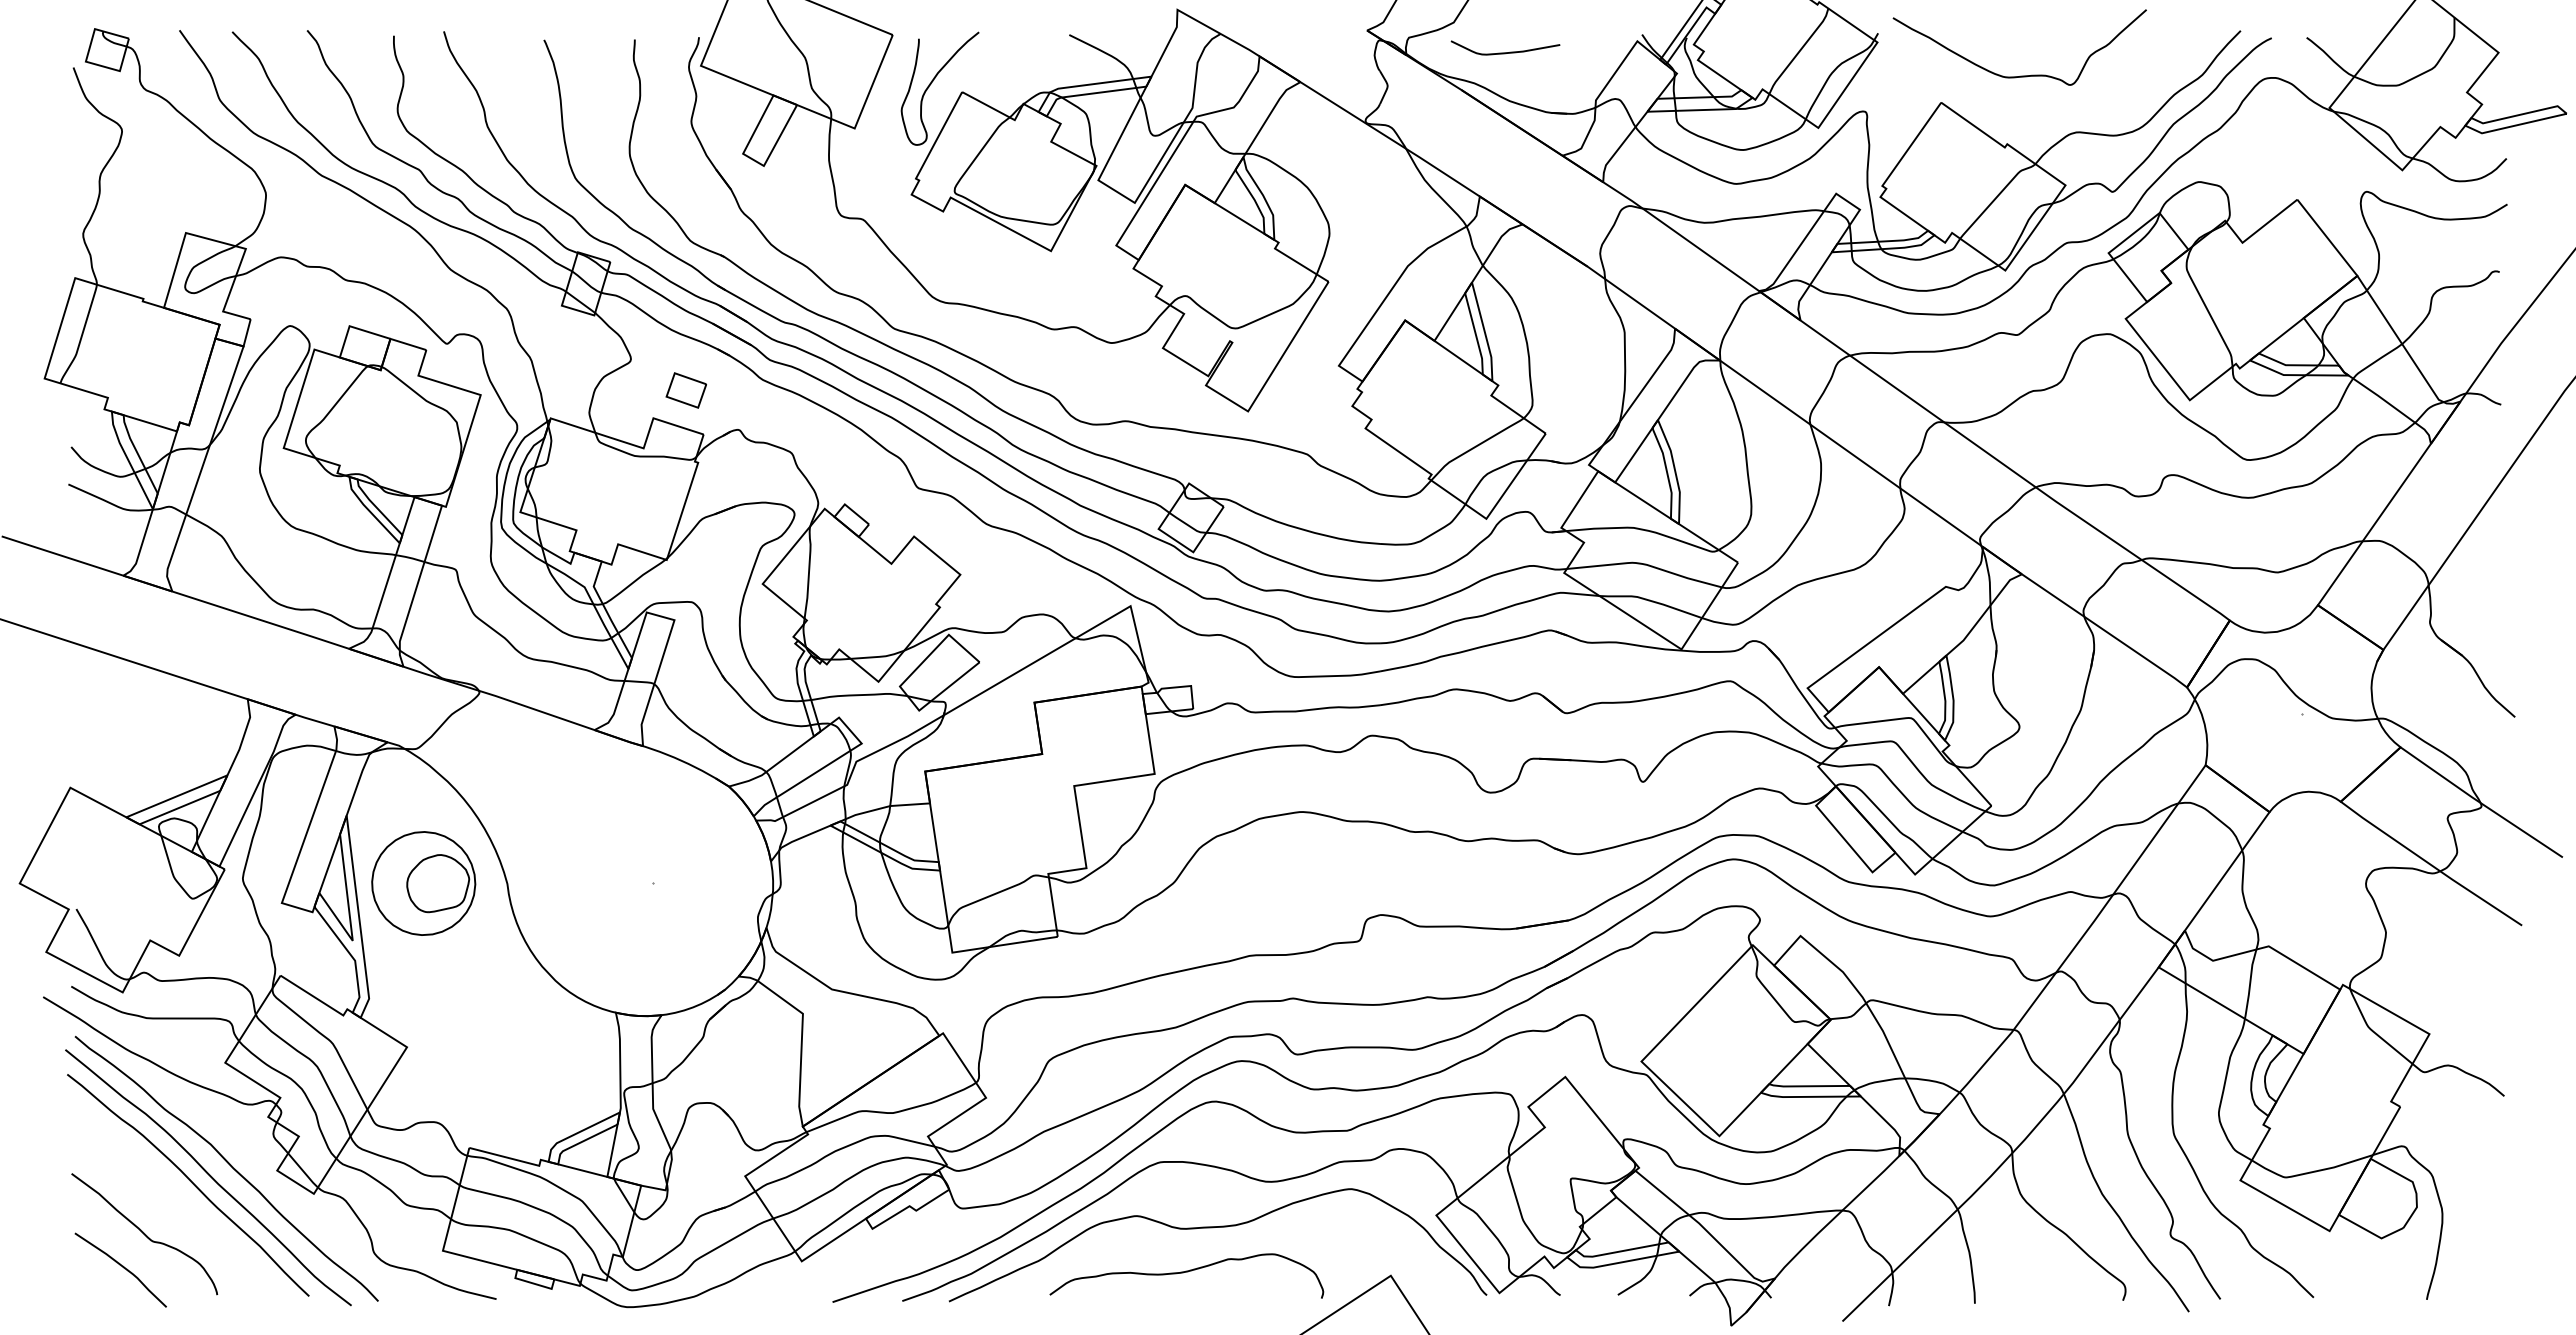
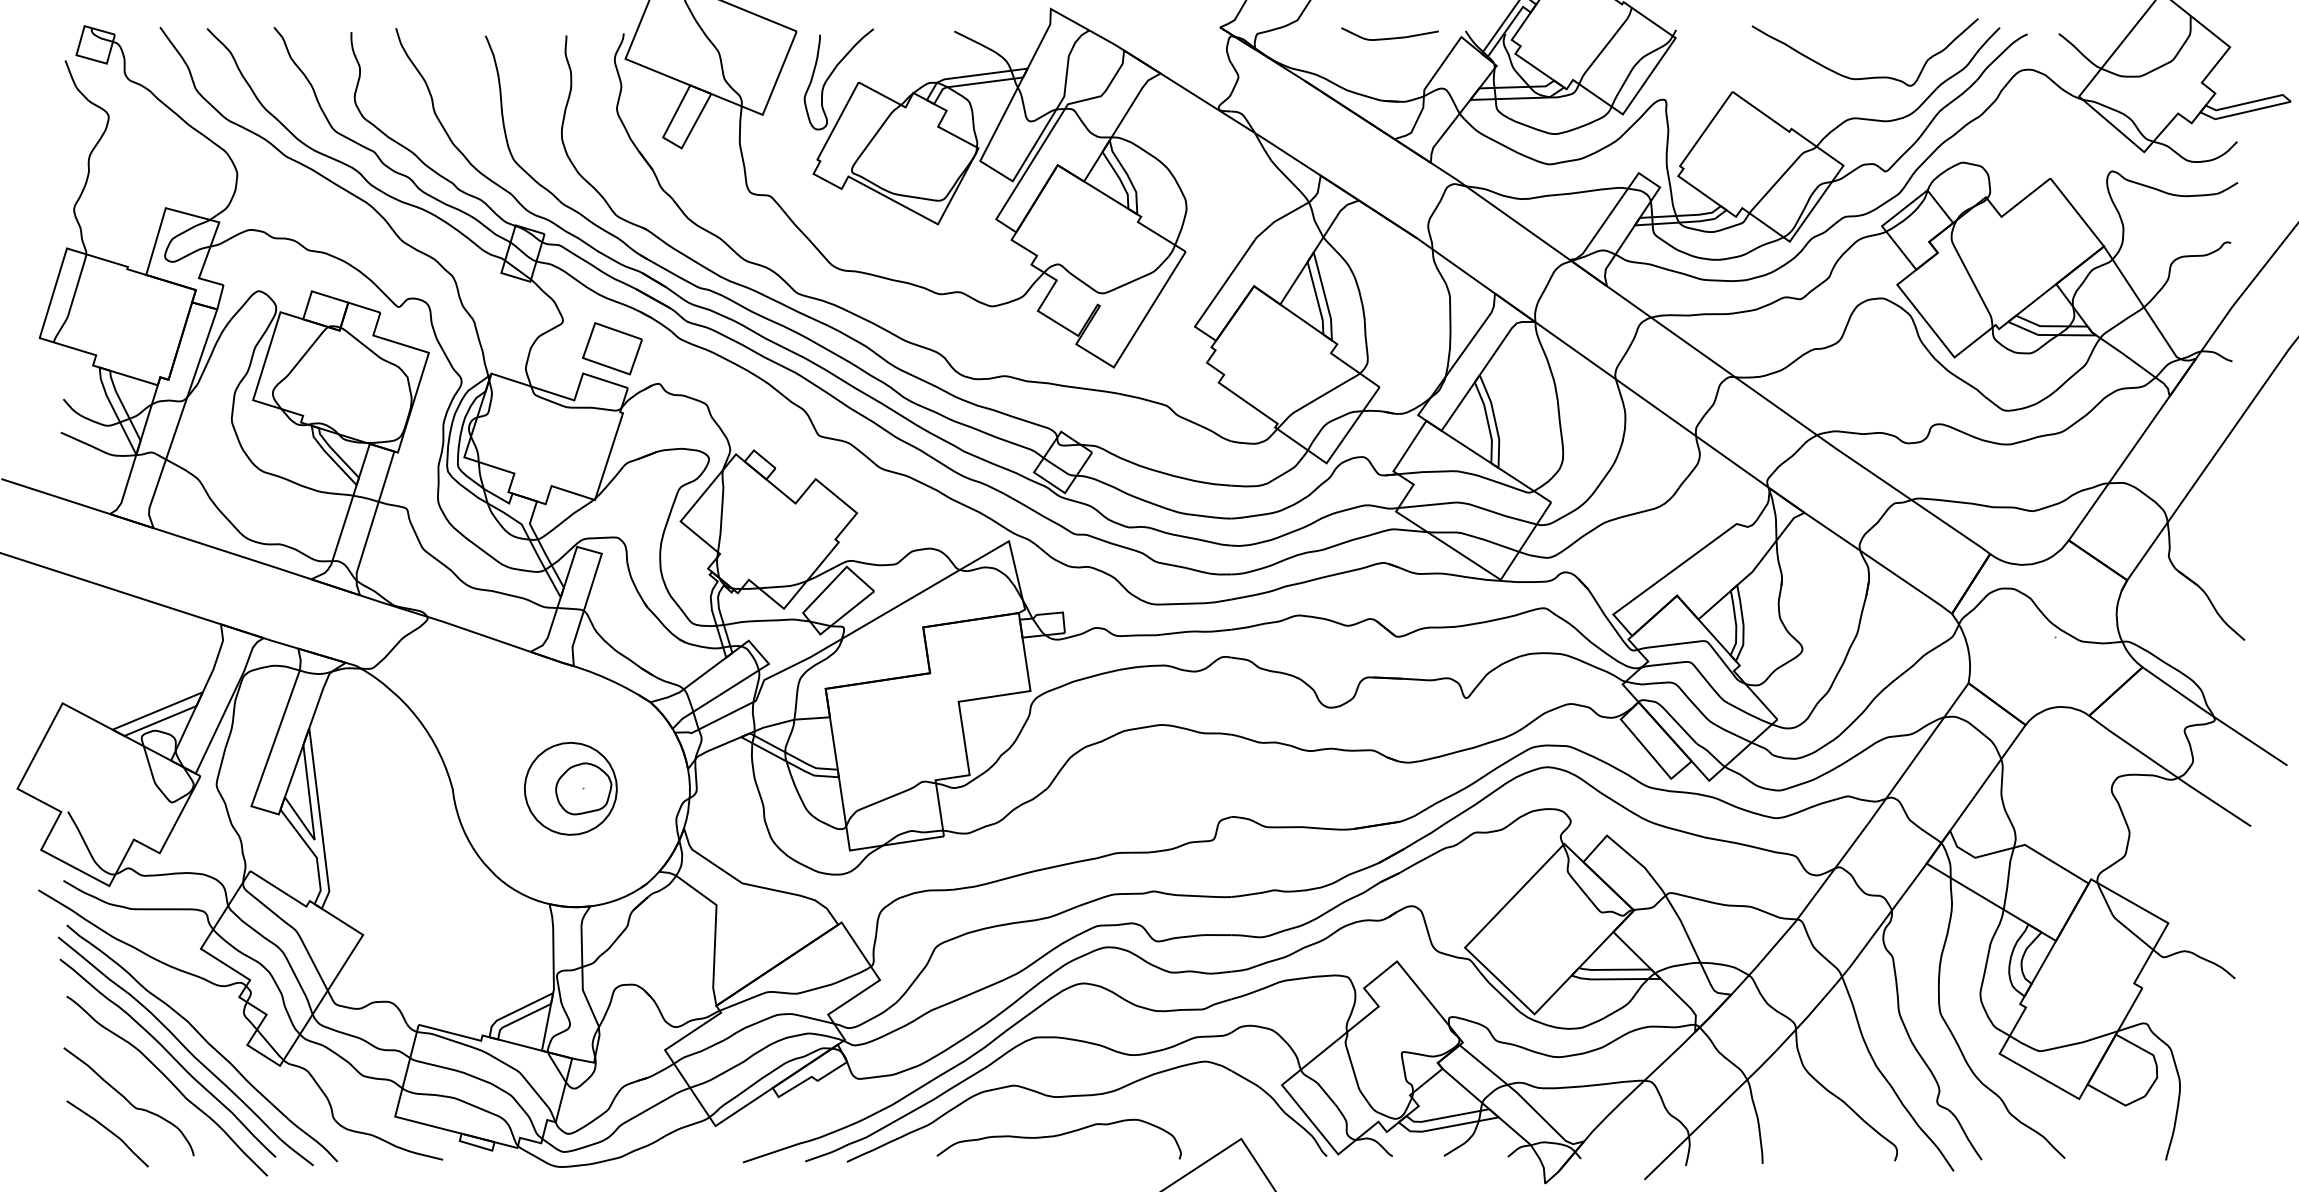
curve: (1505, 52) -> (1390, 38), moved
curve: (2020, 75) -> (1865, 77), moved
part: (686, 390) -> (612, 348), size x1.67
part: (423, 883) -> (570, 788), moved
curve: (190, 1212) -> (169, 1082), added

